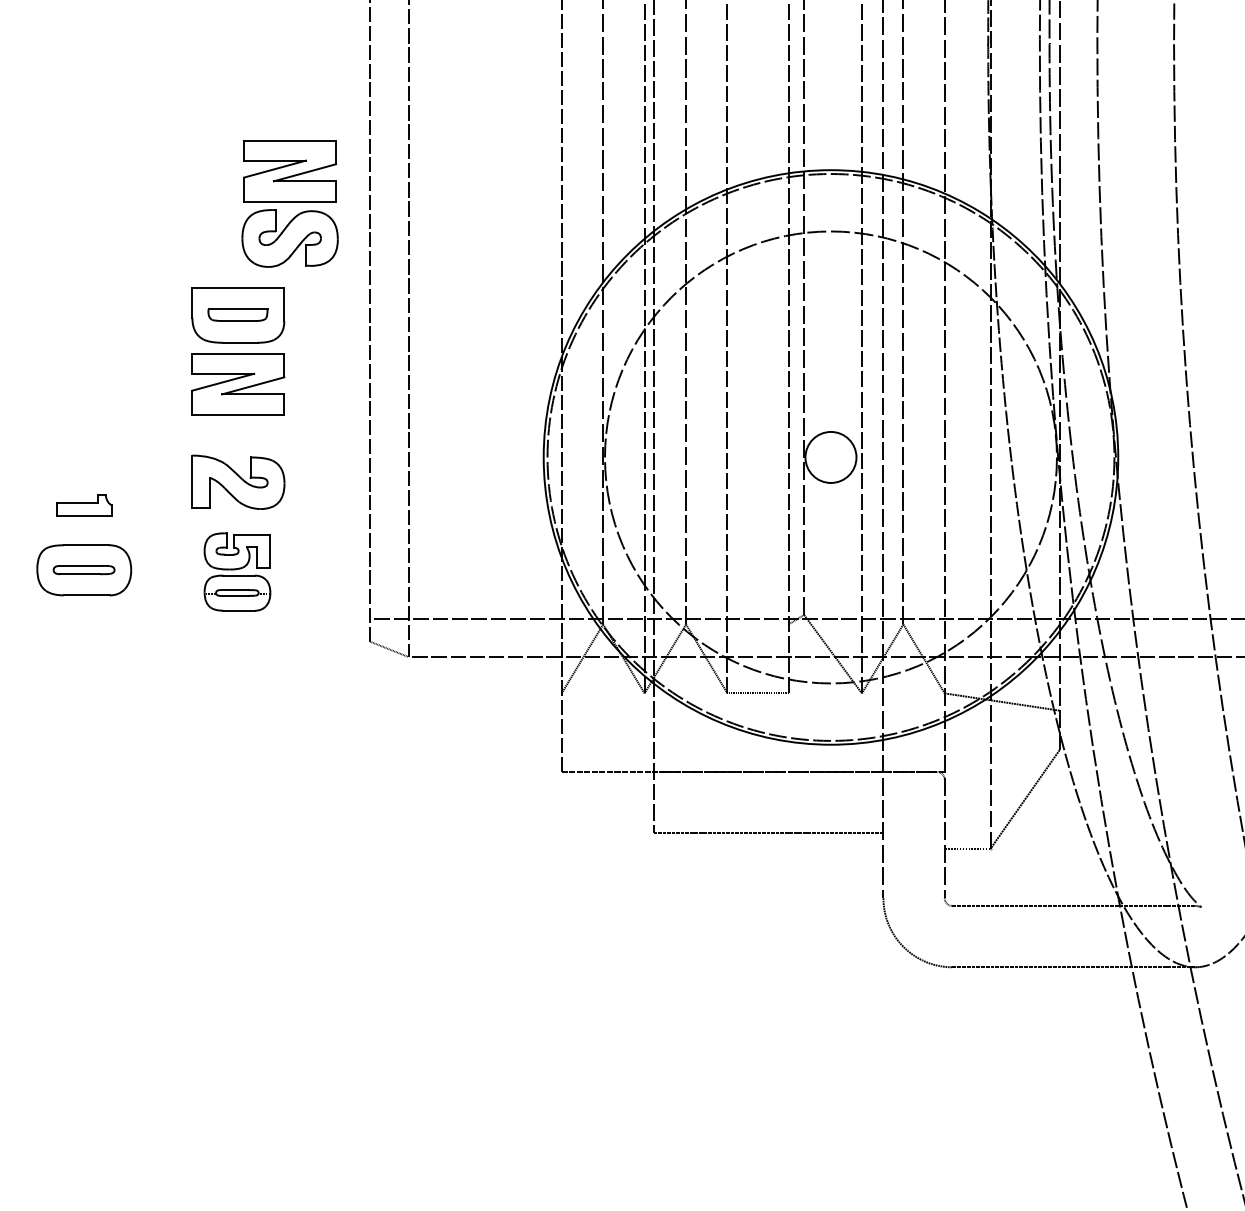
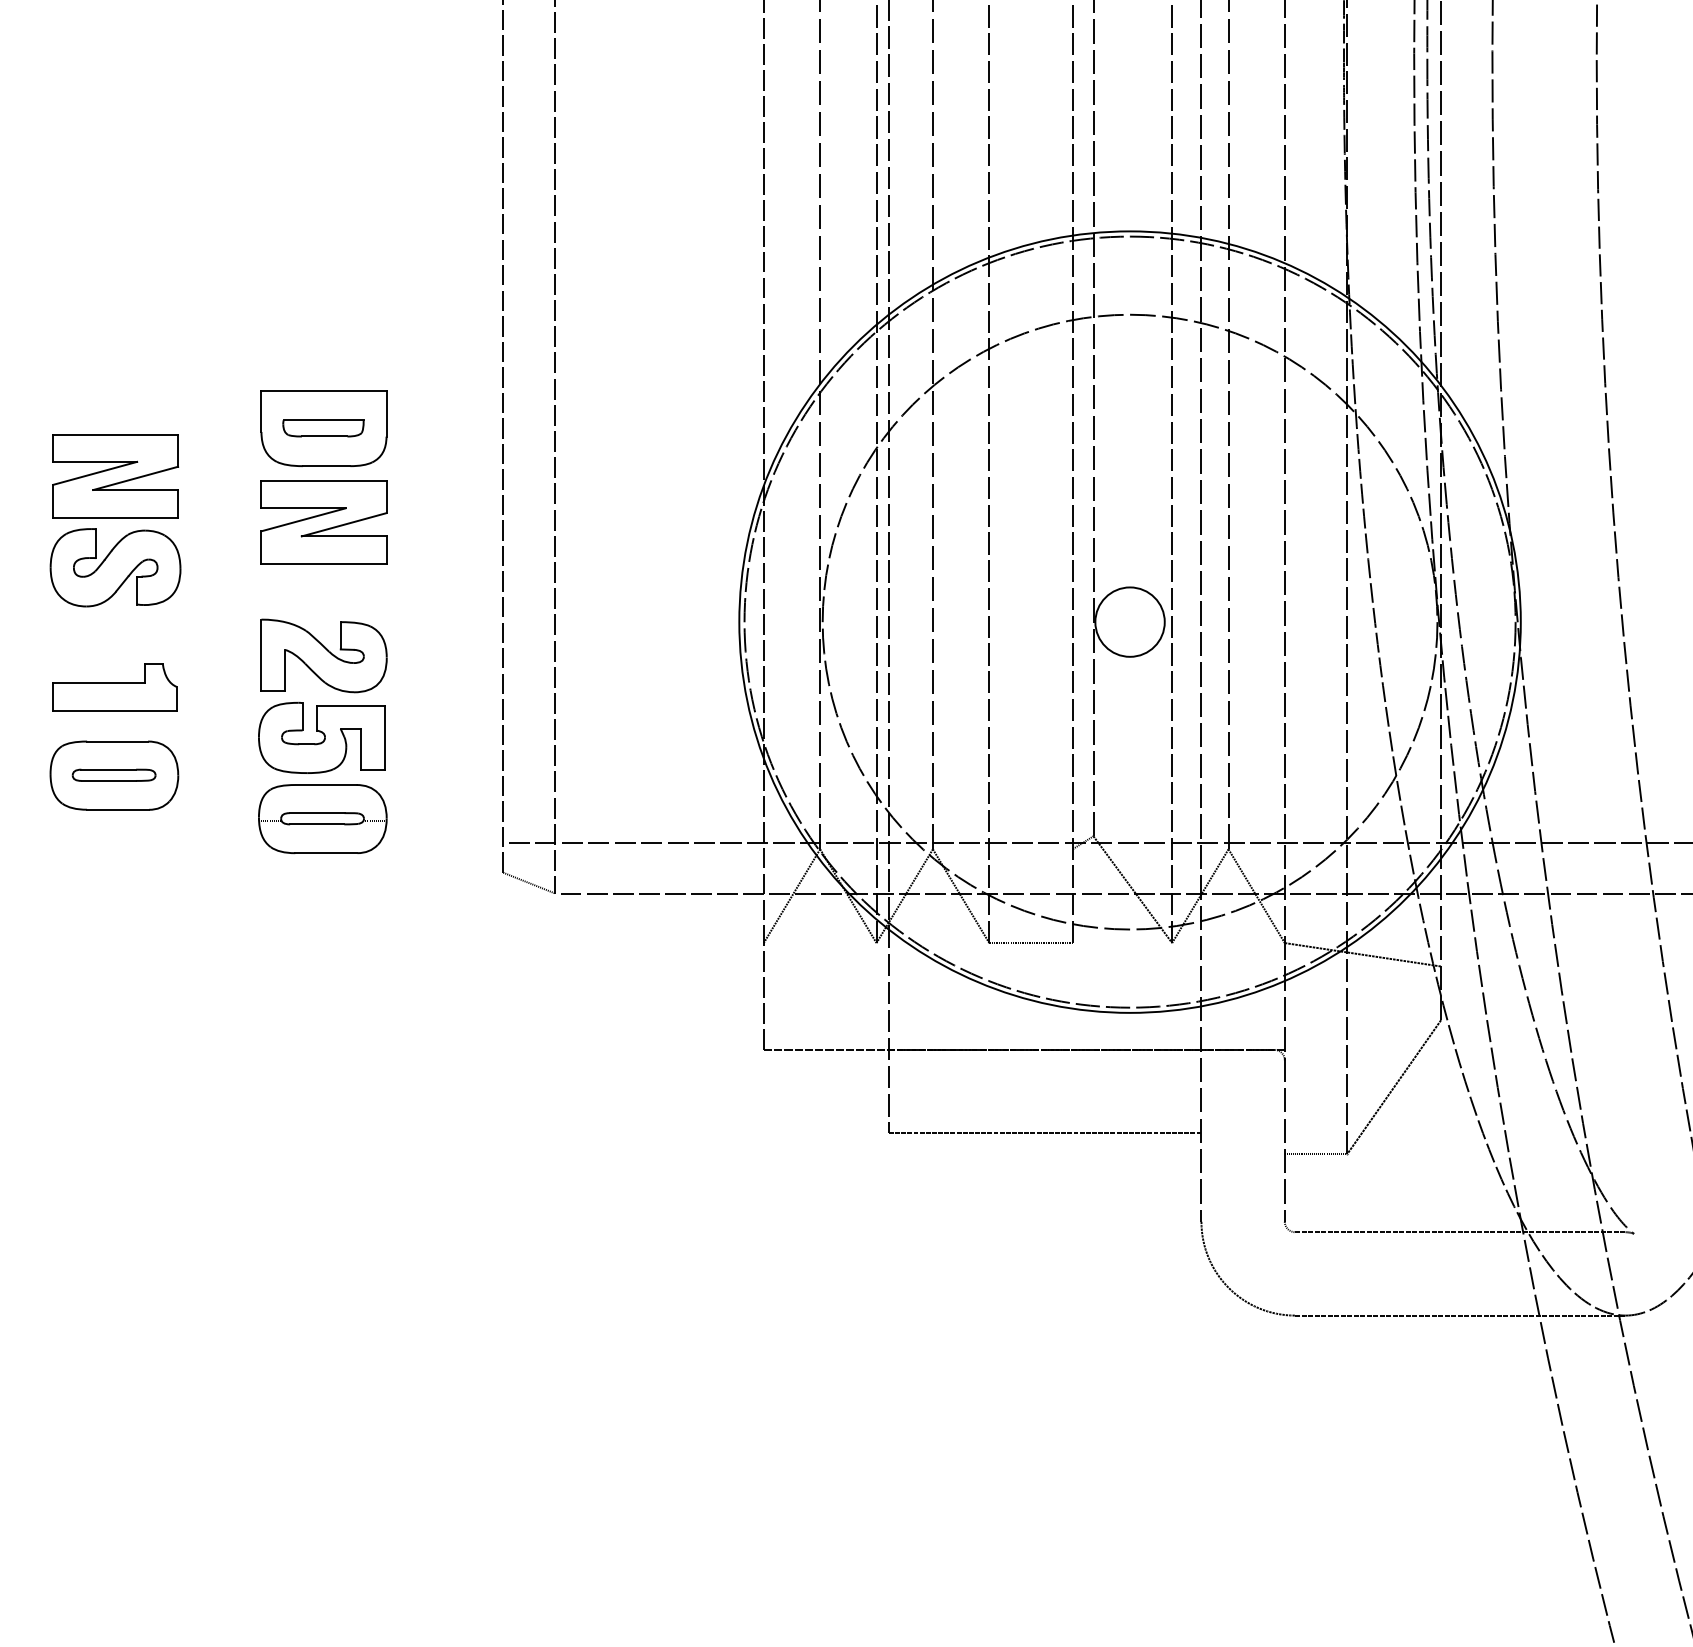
part: (289, 203) -> (114, 520), moved
part: (84, 505) -> (114, 687), size x1.67
part: (237, 571) -> (322, 777), size x1.43

